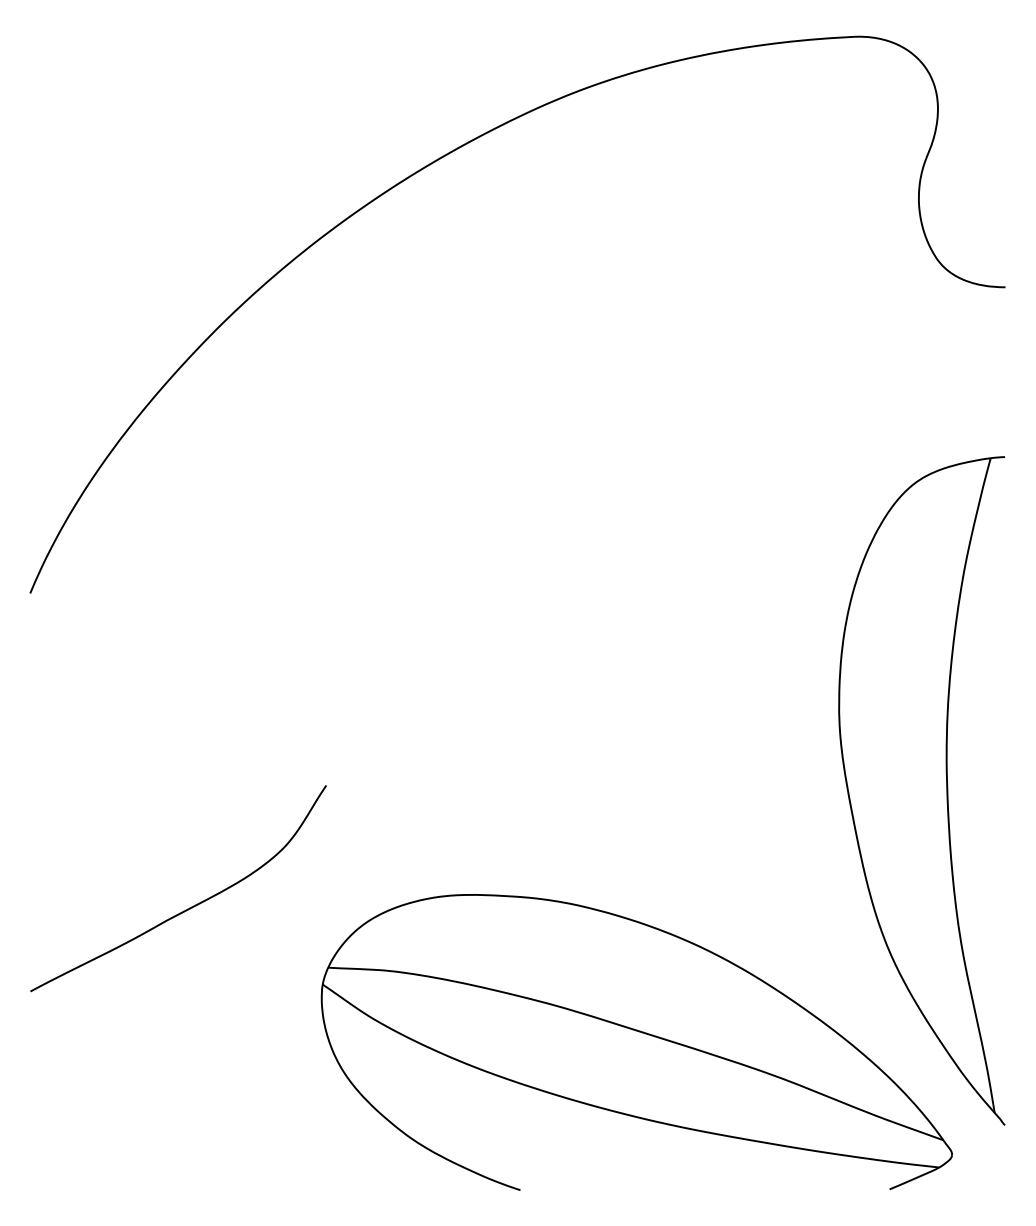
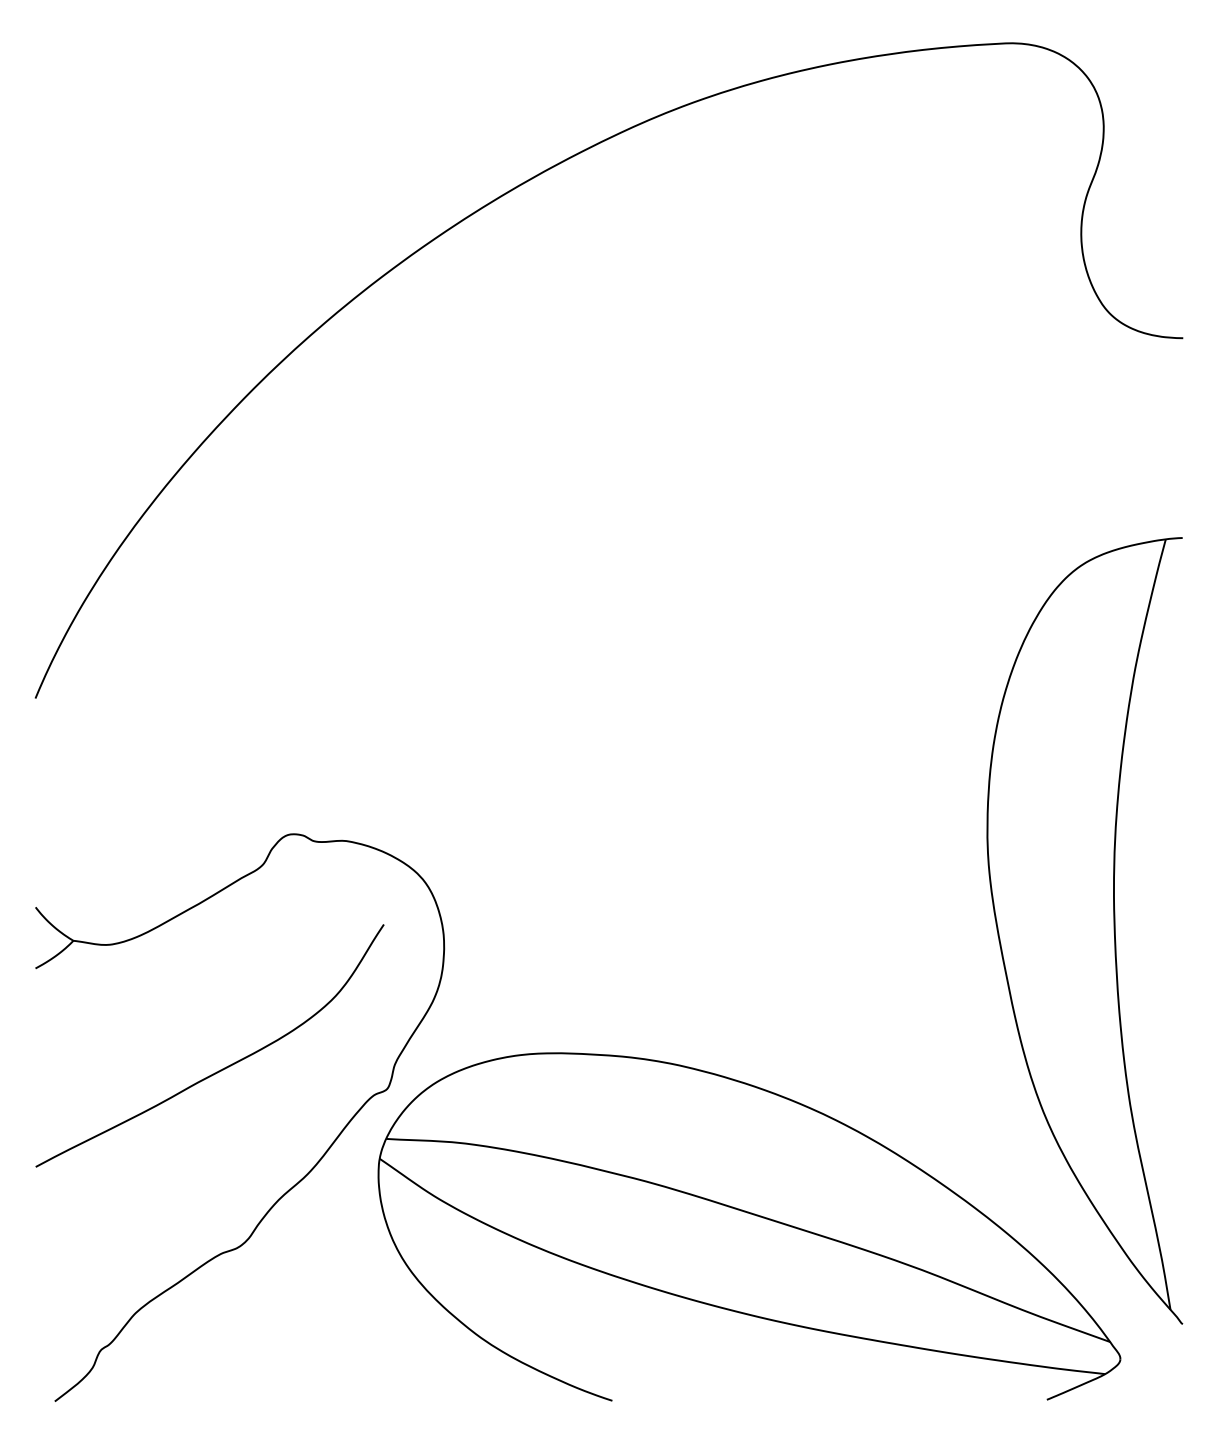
part: (250, 1006) -> (294, 1184), added

